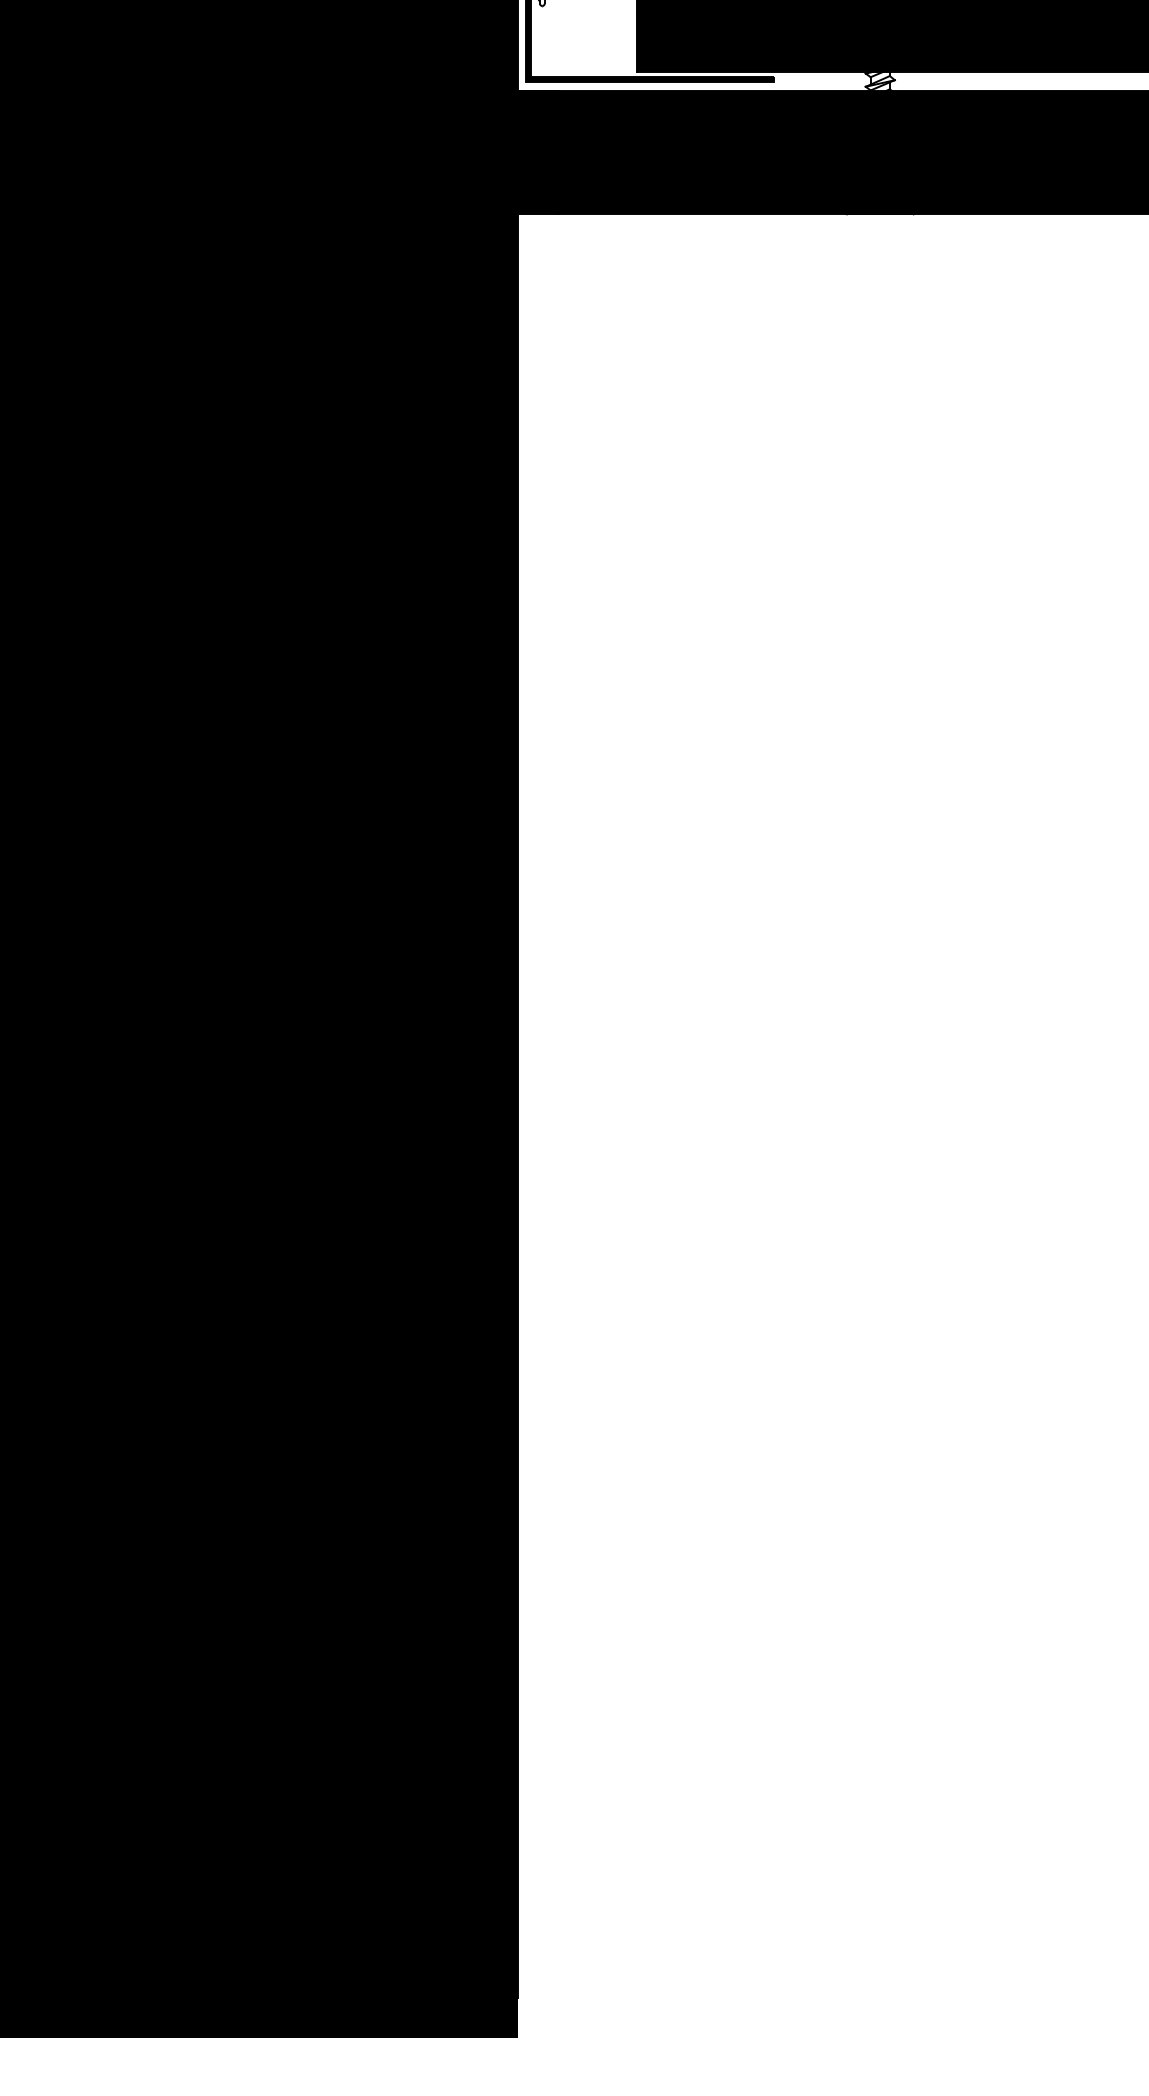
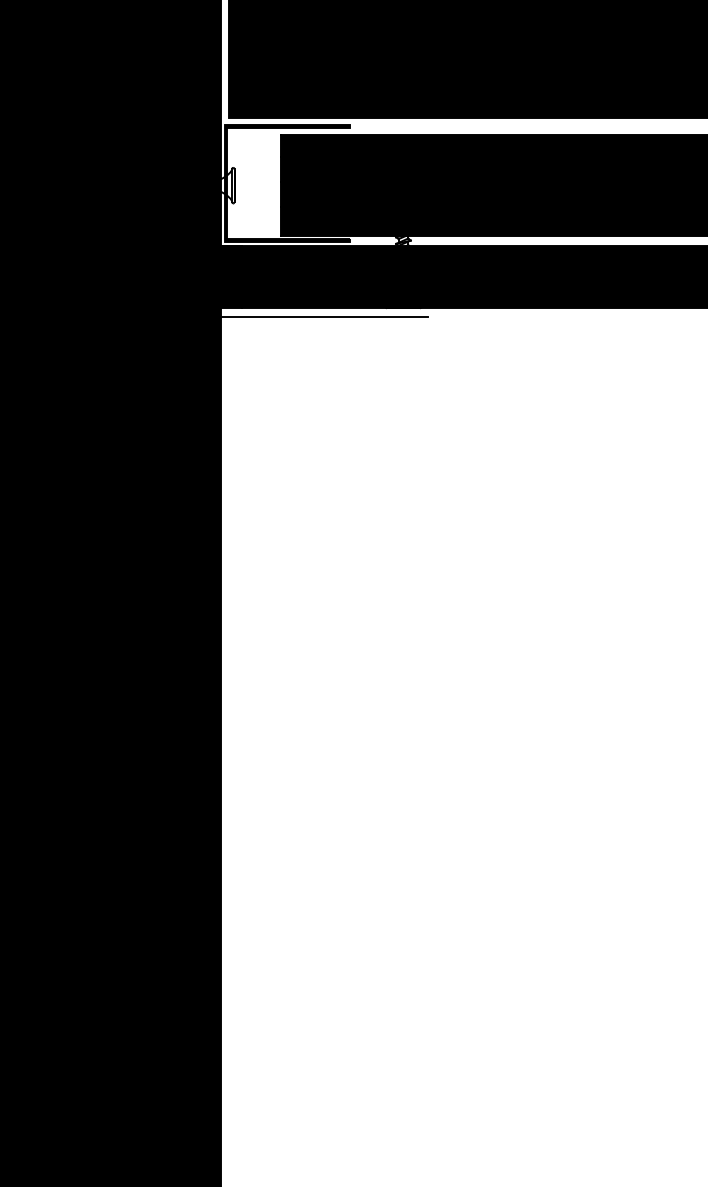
line: (723, 230) -> (324, 316), added

